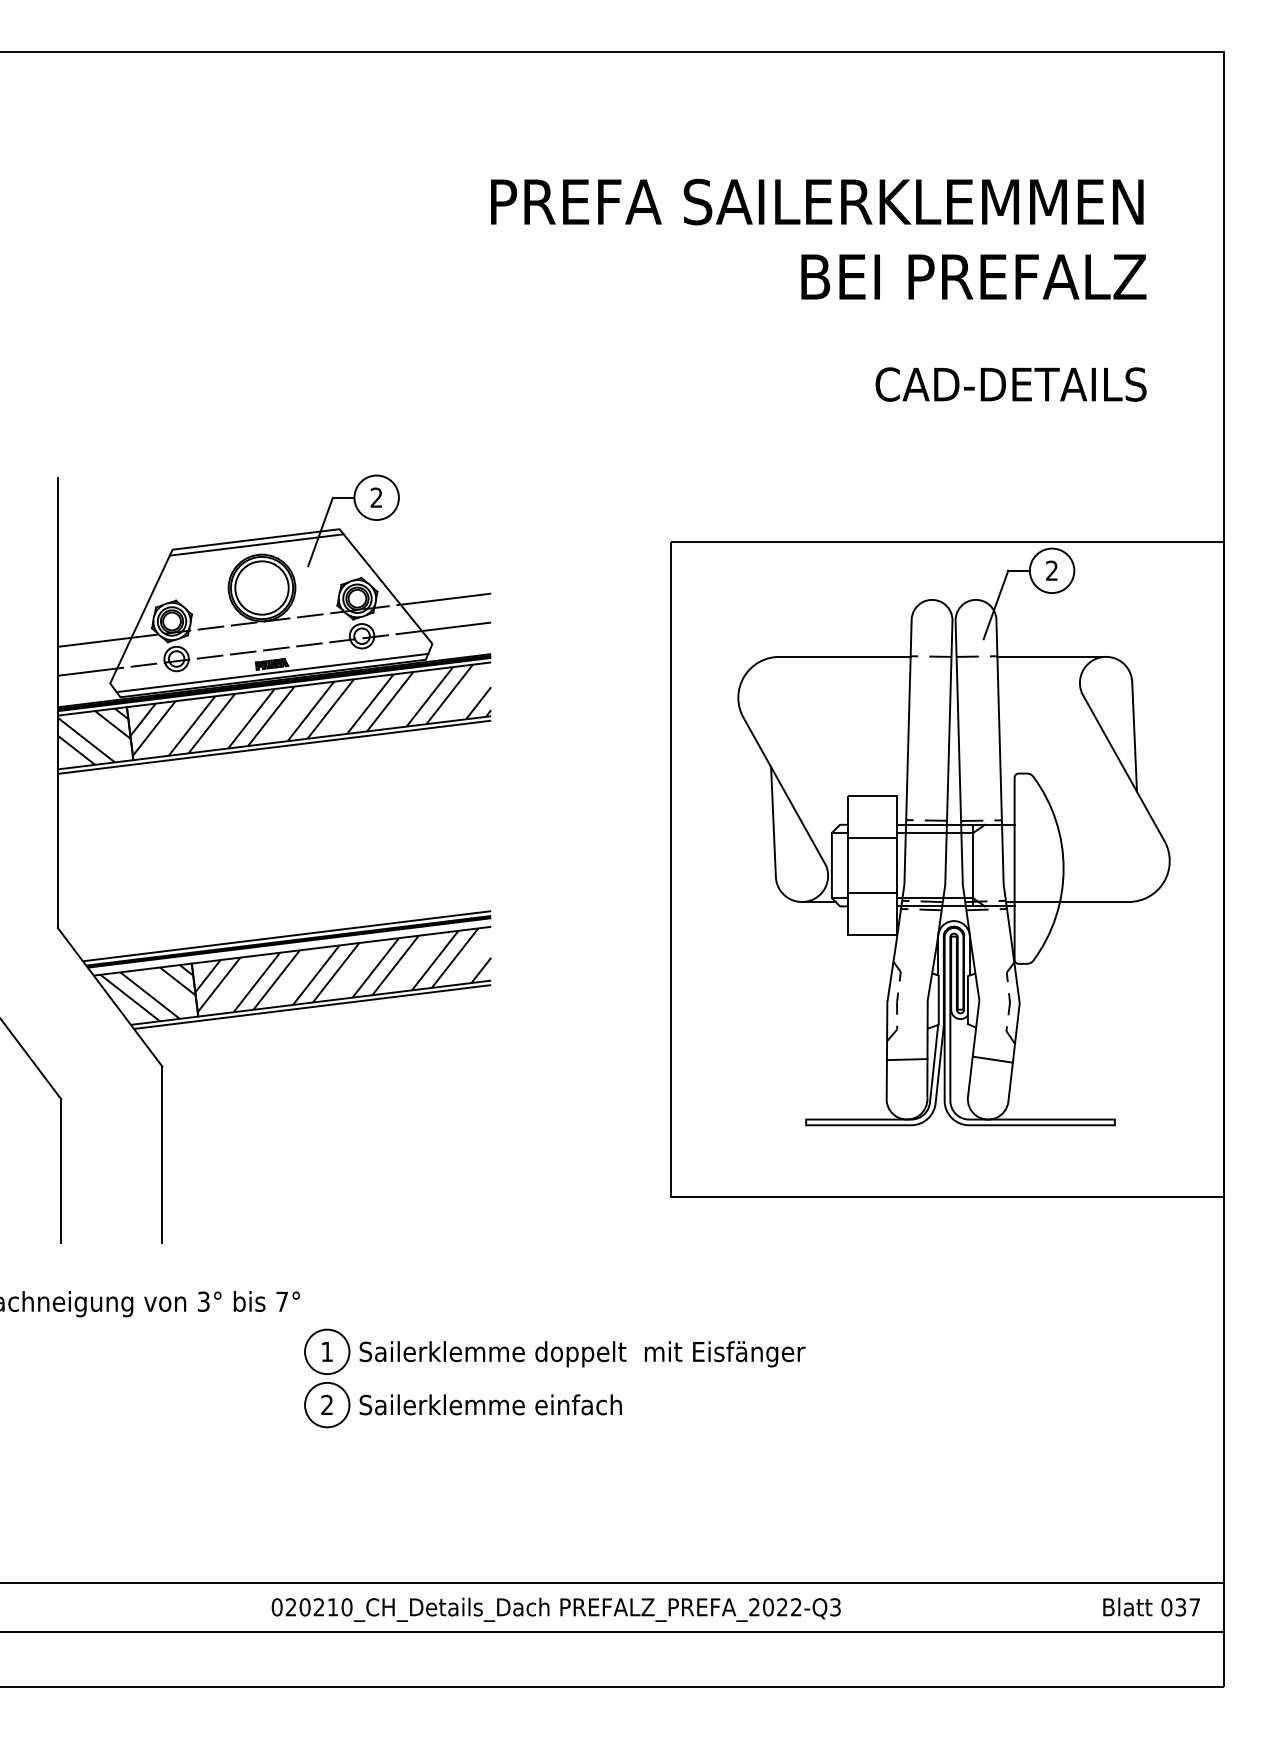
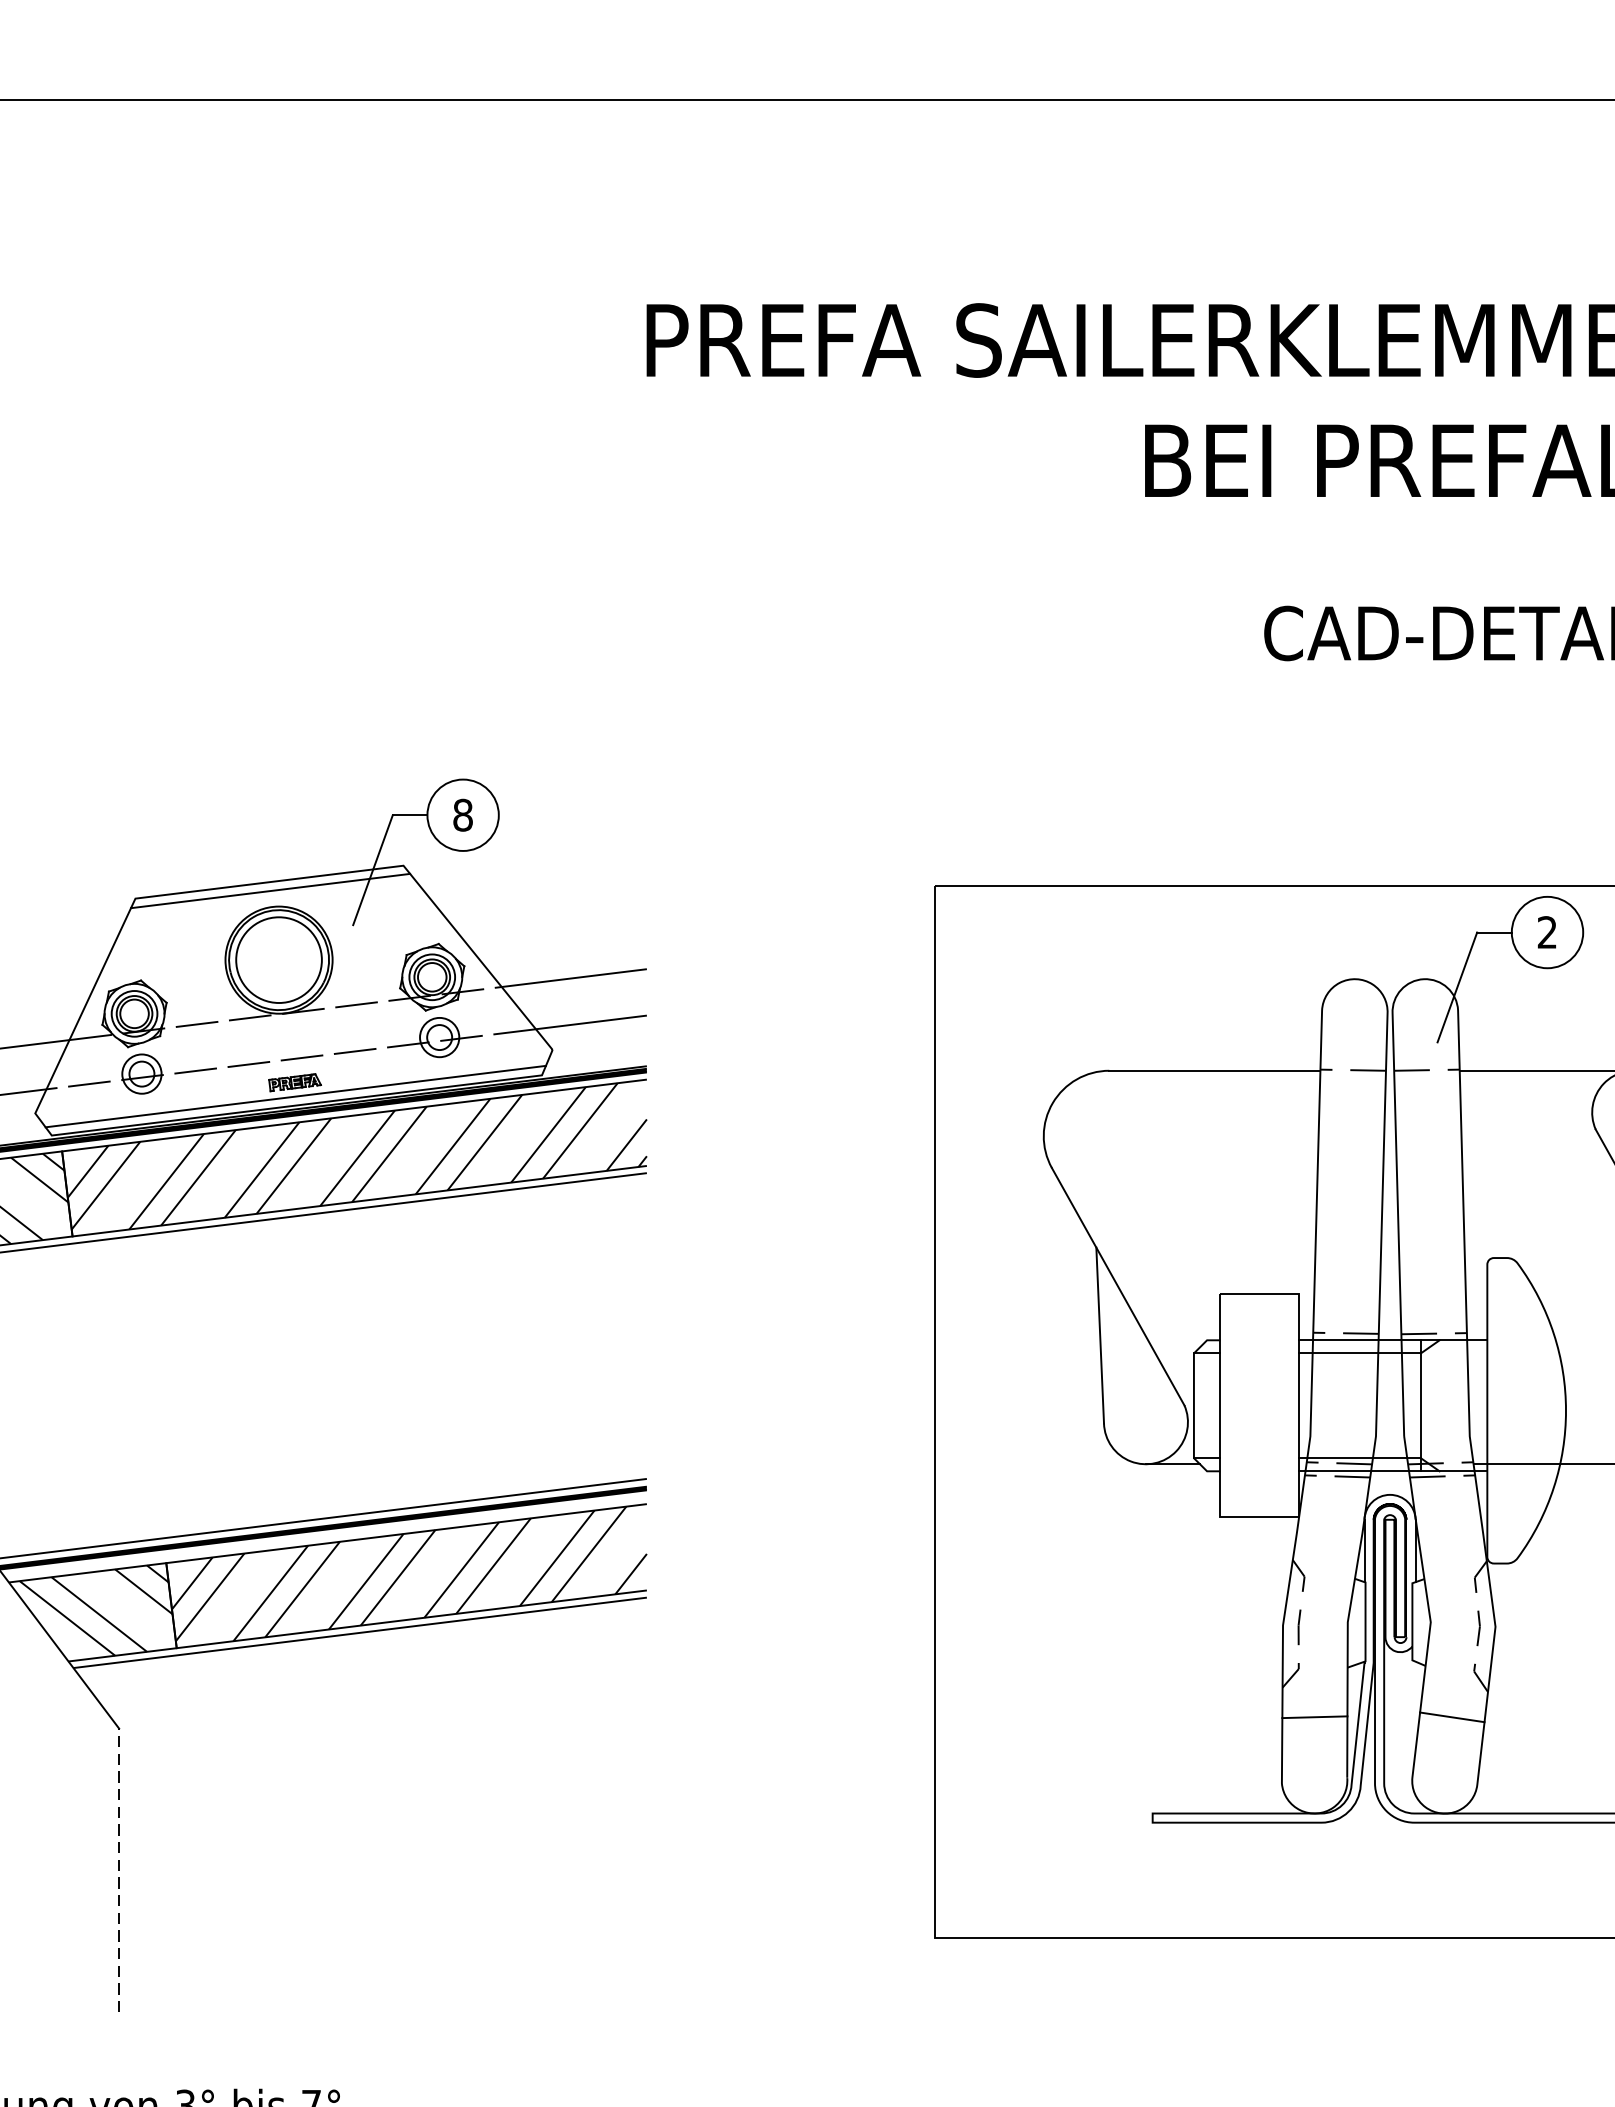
text: (376, 497) -> (462, 814), 2 -> 8
line: (872, 838) -> (1259, 1362), removed
line: (872, 892) -> (1259, 1448), removed
line: (162, 1154) -> (119, 1869), solid -> dashed

